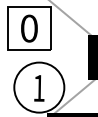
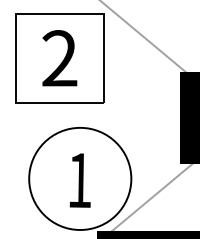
text: (28, 28) -> (58, 58), 0 -> 2

